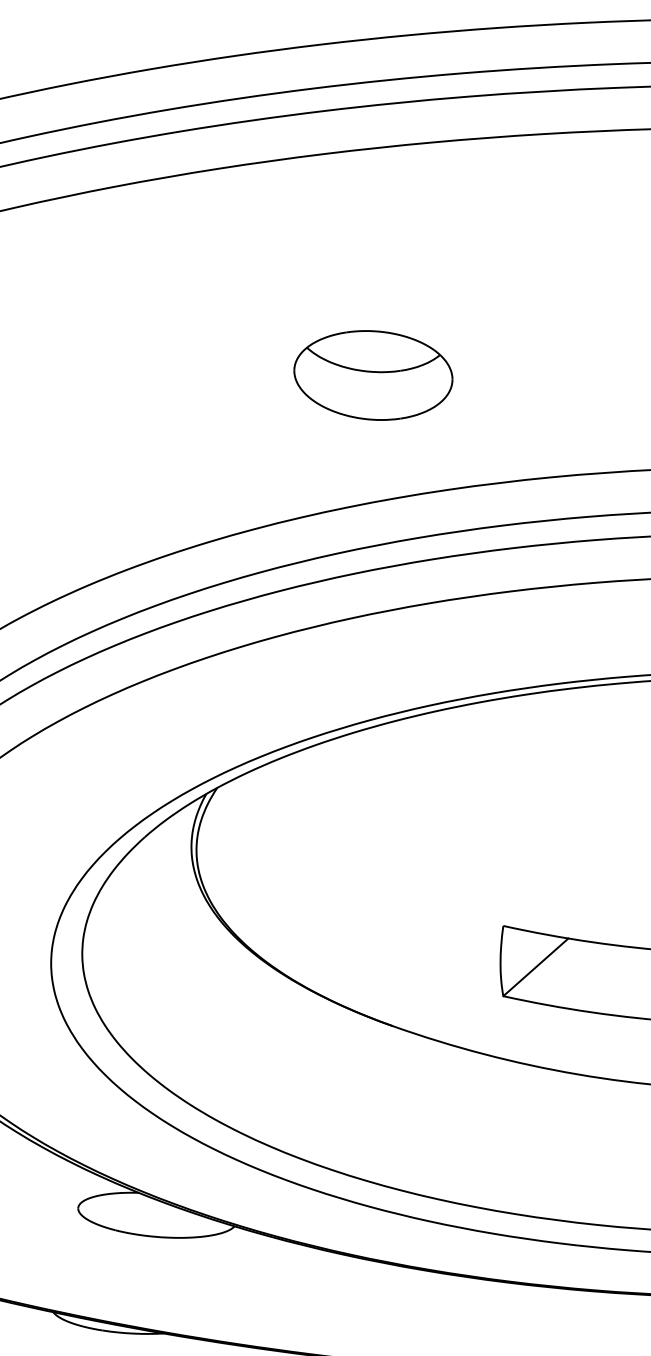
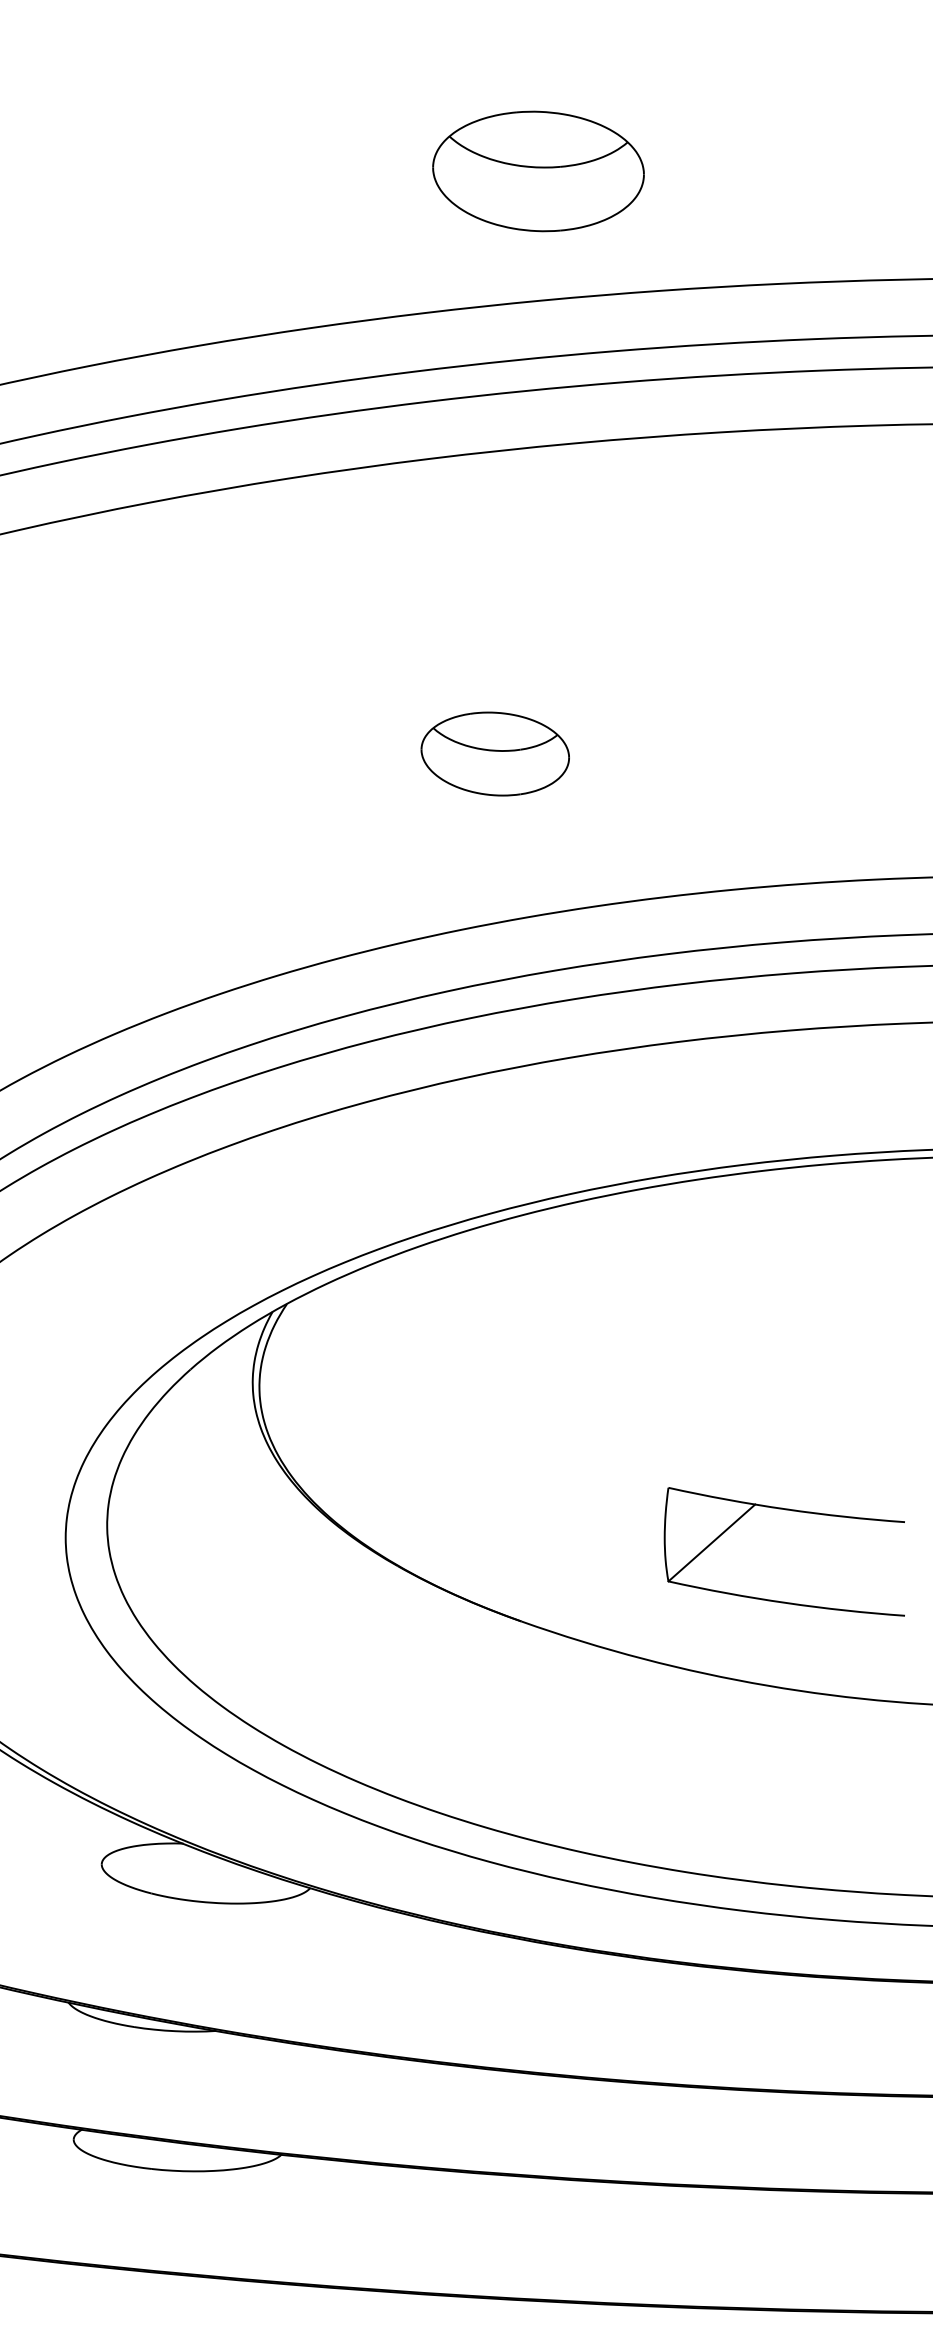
part: (373, 375) -> (495, 753), size x0.7

